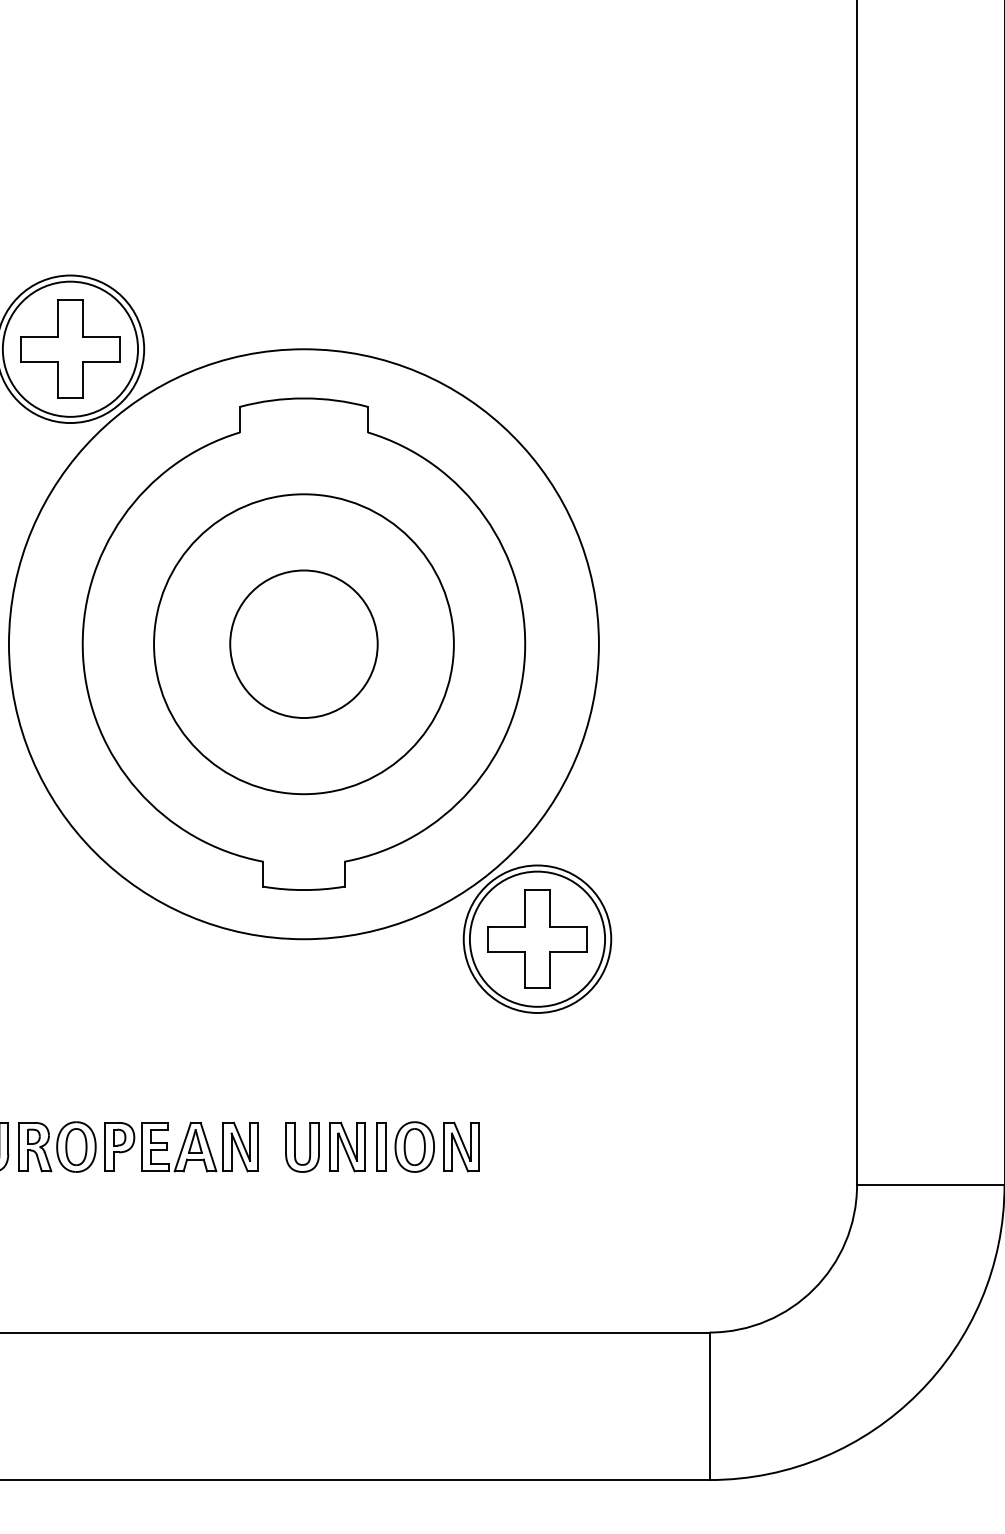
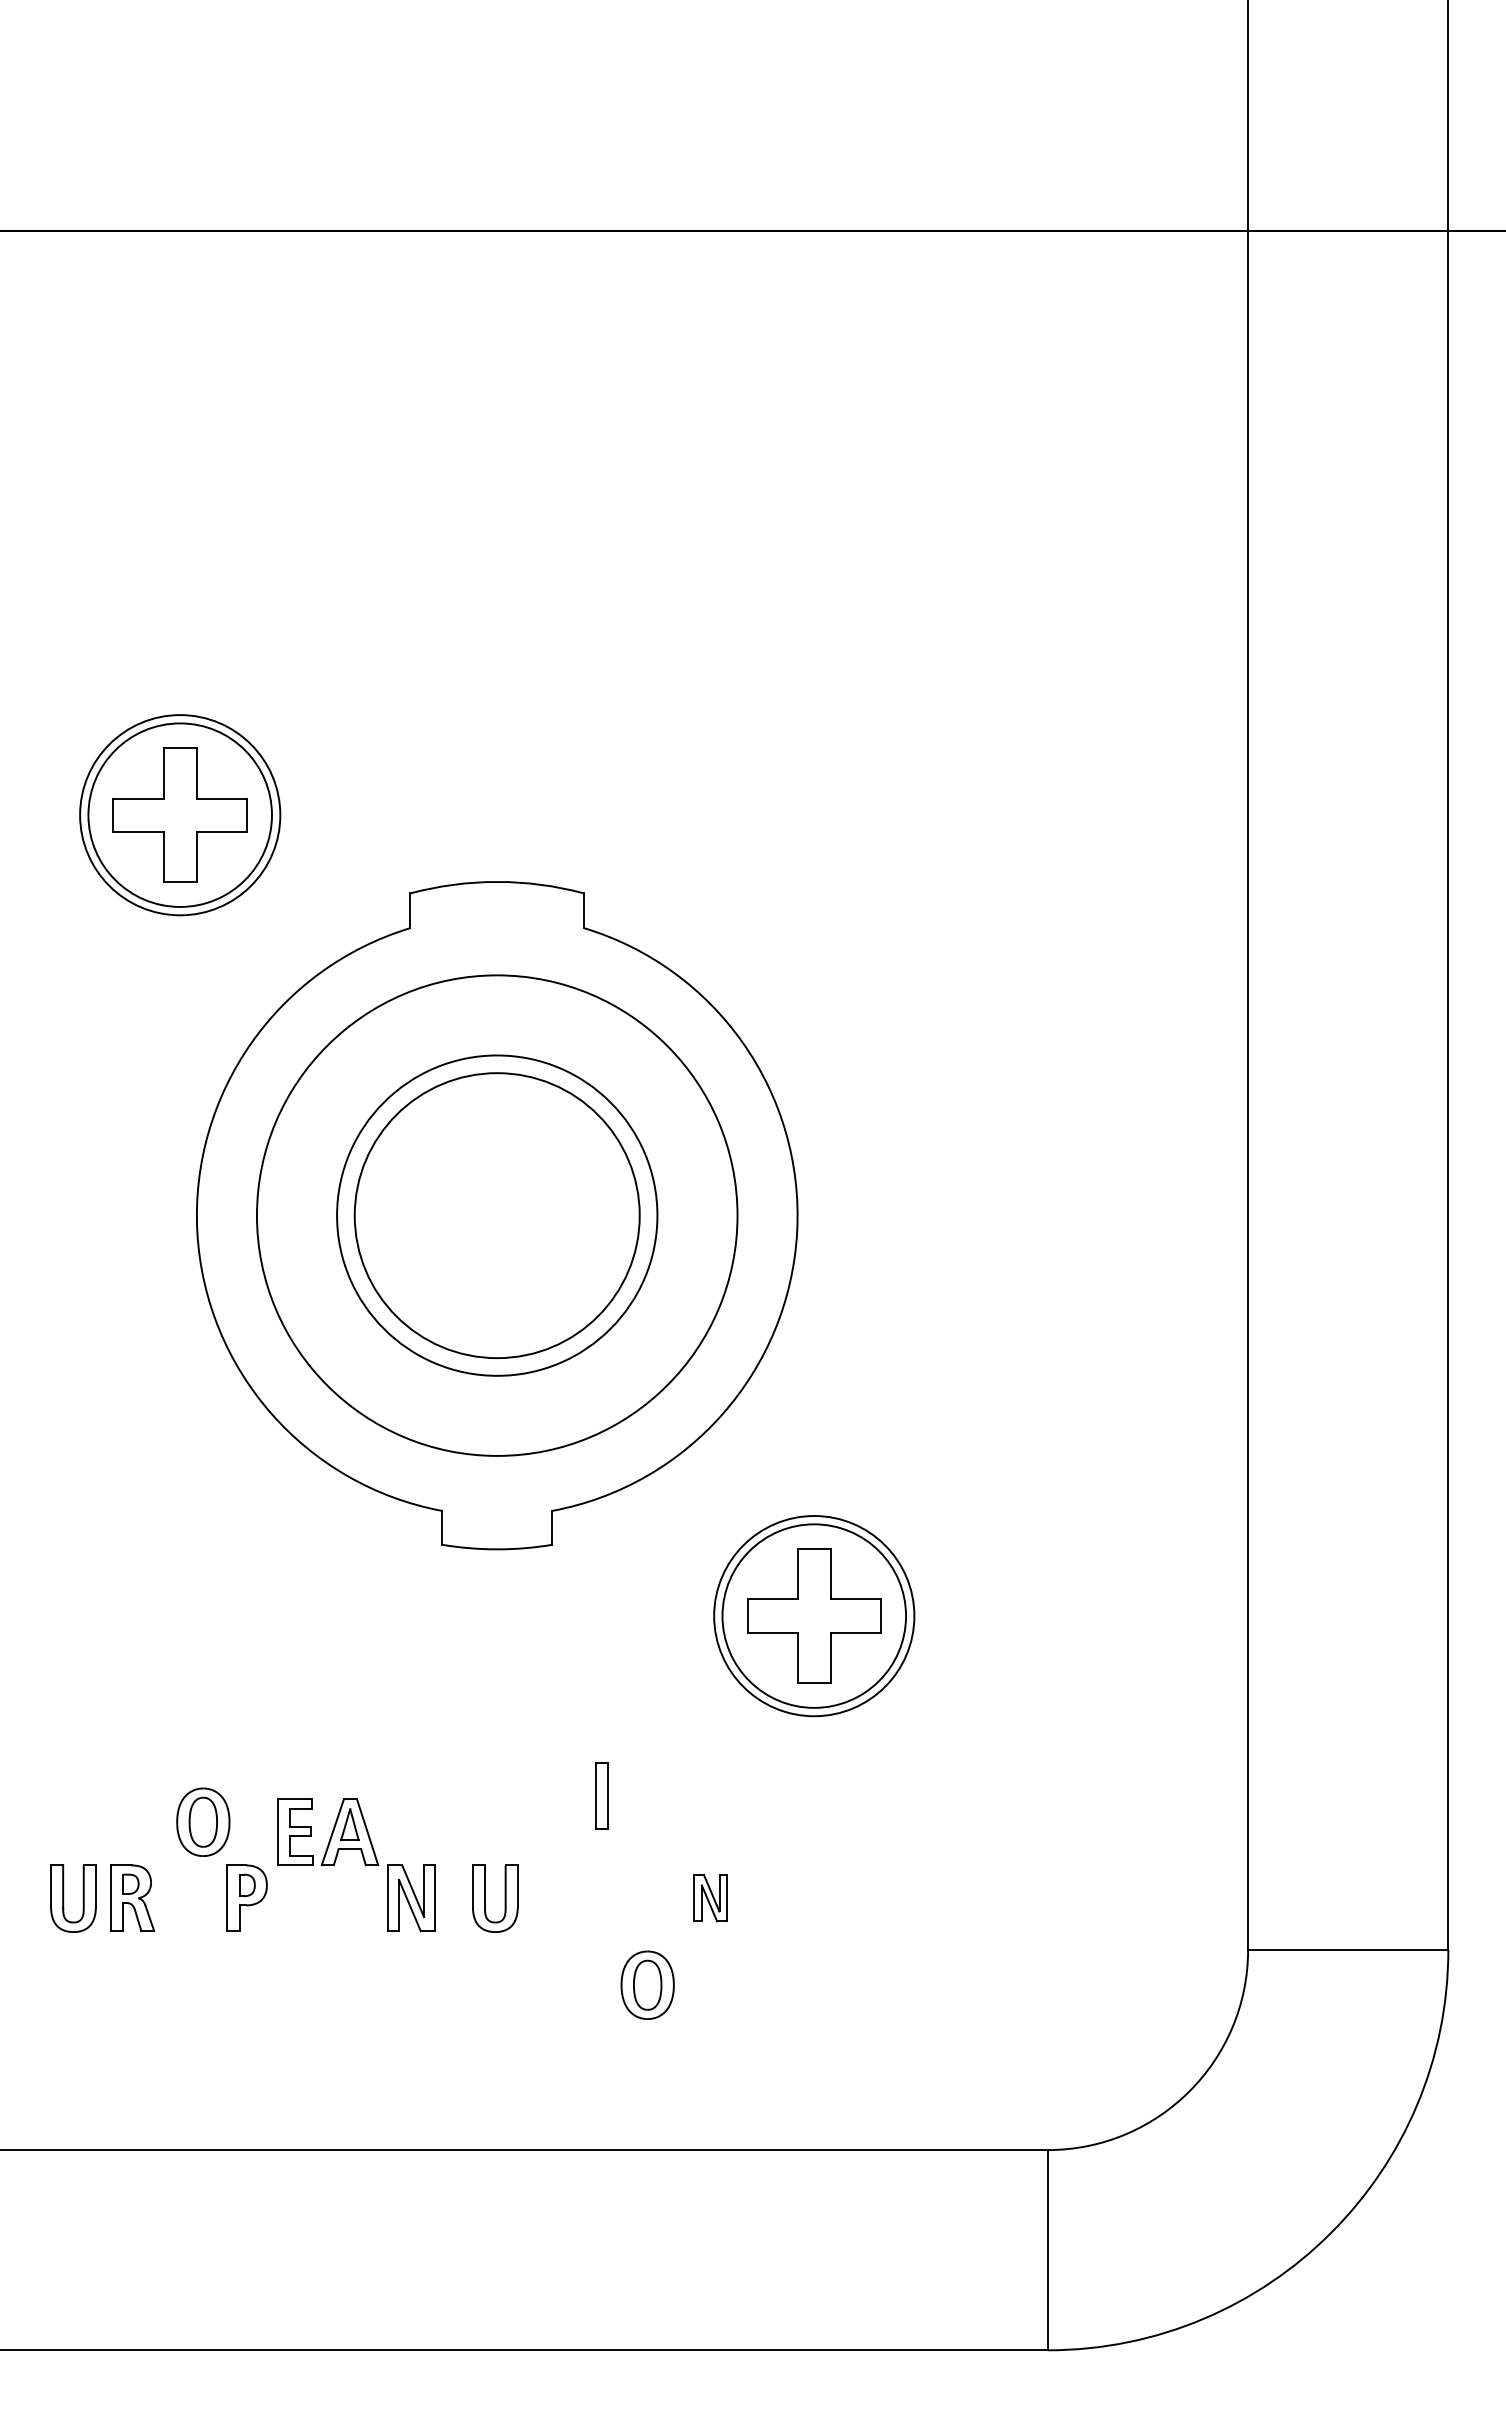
circle: (303, 644) -> (496, 1215), size x0.6
circle: (303, 644) -> (496, 1215), size x0.7
circle: (304, 644) -> (497, 1215), size x1.6
part: (76, 1146) -> (203, 1821), moved
part: (380, 1146) -> (601, 1795), moved
part: (414, 1146) -> (647, 1984), moved
part: (179, 1147) -> (328, 1832), moved
part: (347, 1147) -> (556, 1898), removed
part: (461, 1147) -> (710, 1898), size x0.7

